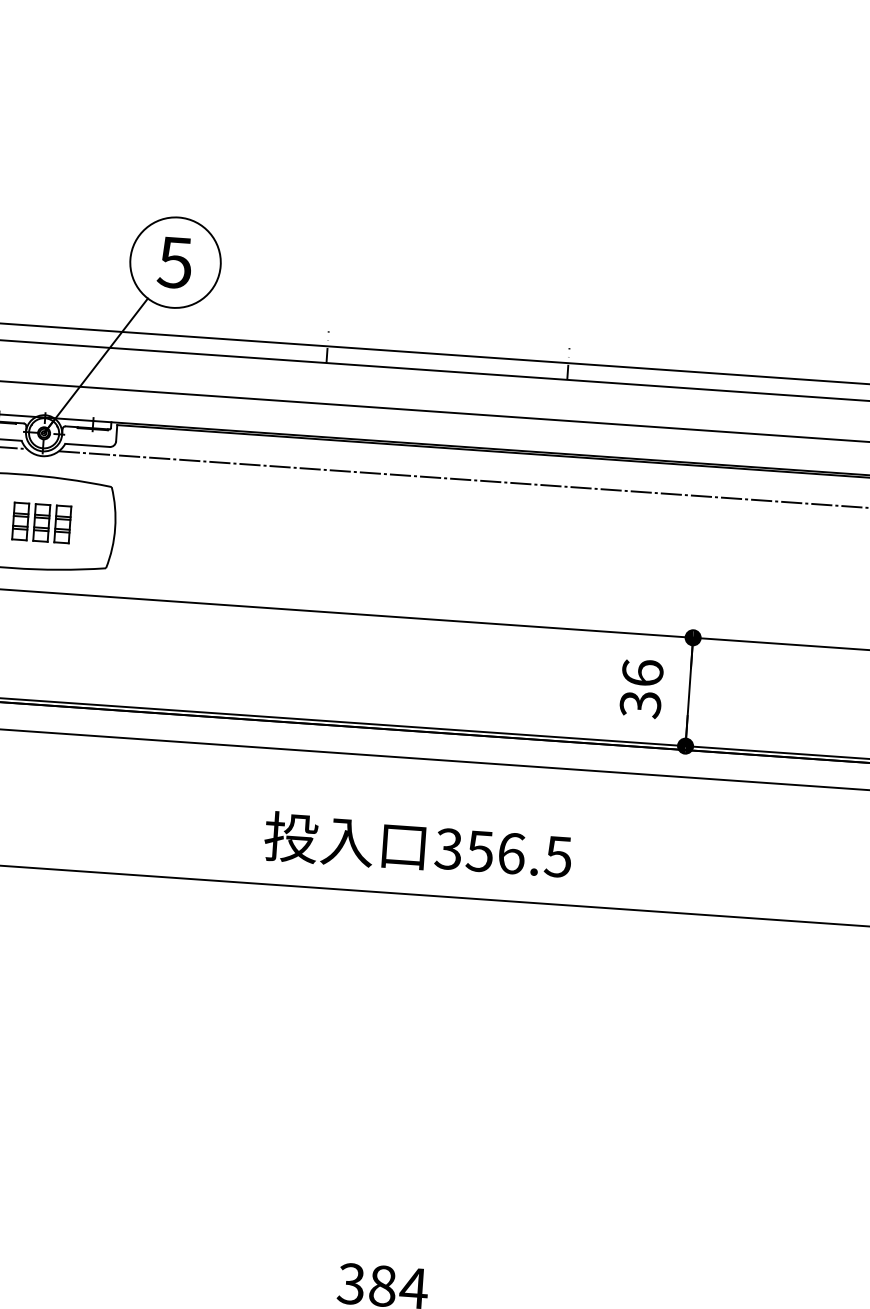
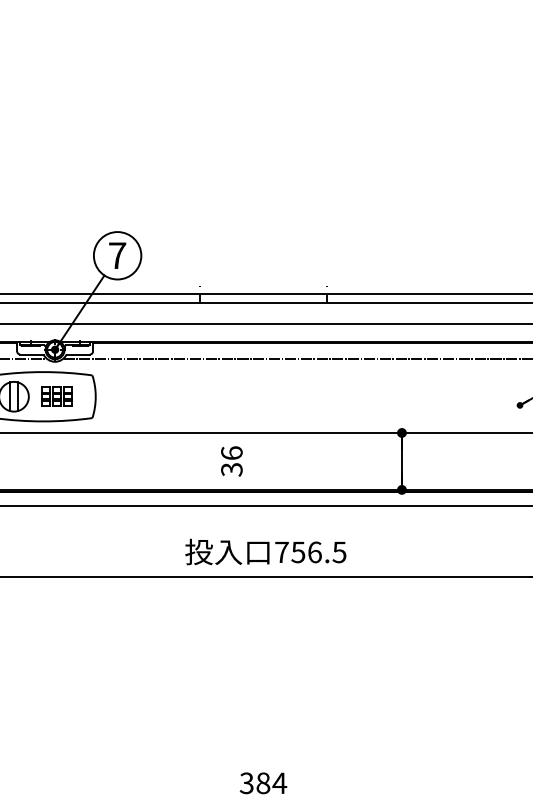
text: (175, 262) -> (117, 255), 5 -> 7
text: (640, 688) -> (231, 461), moved
text: (447, 849) -> (281, 552), 356.5 -> 756.5

